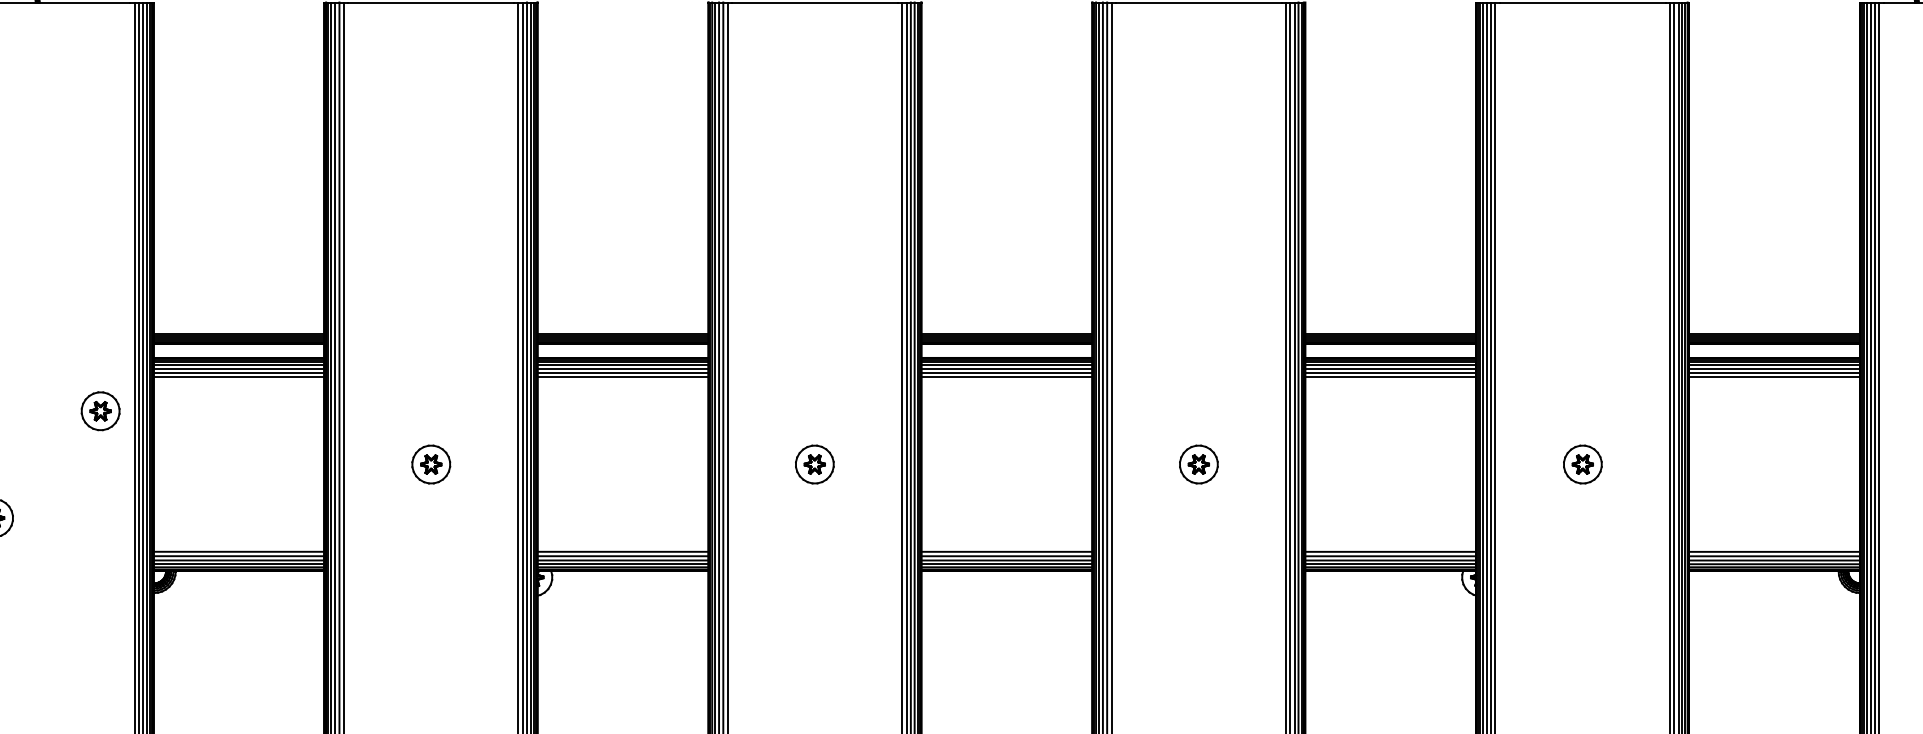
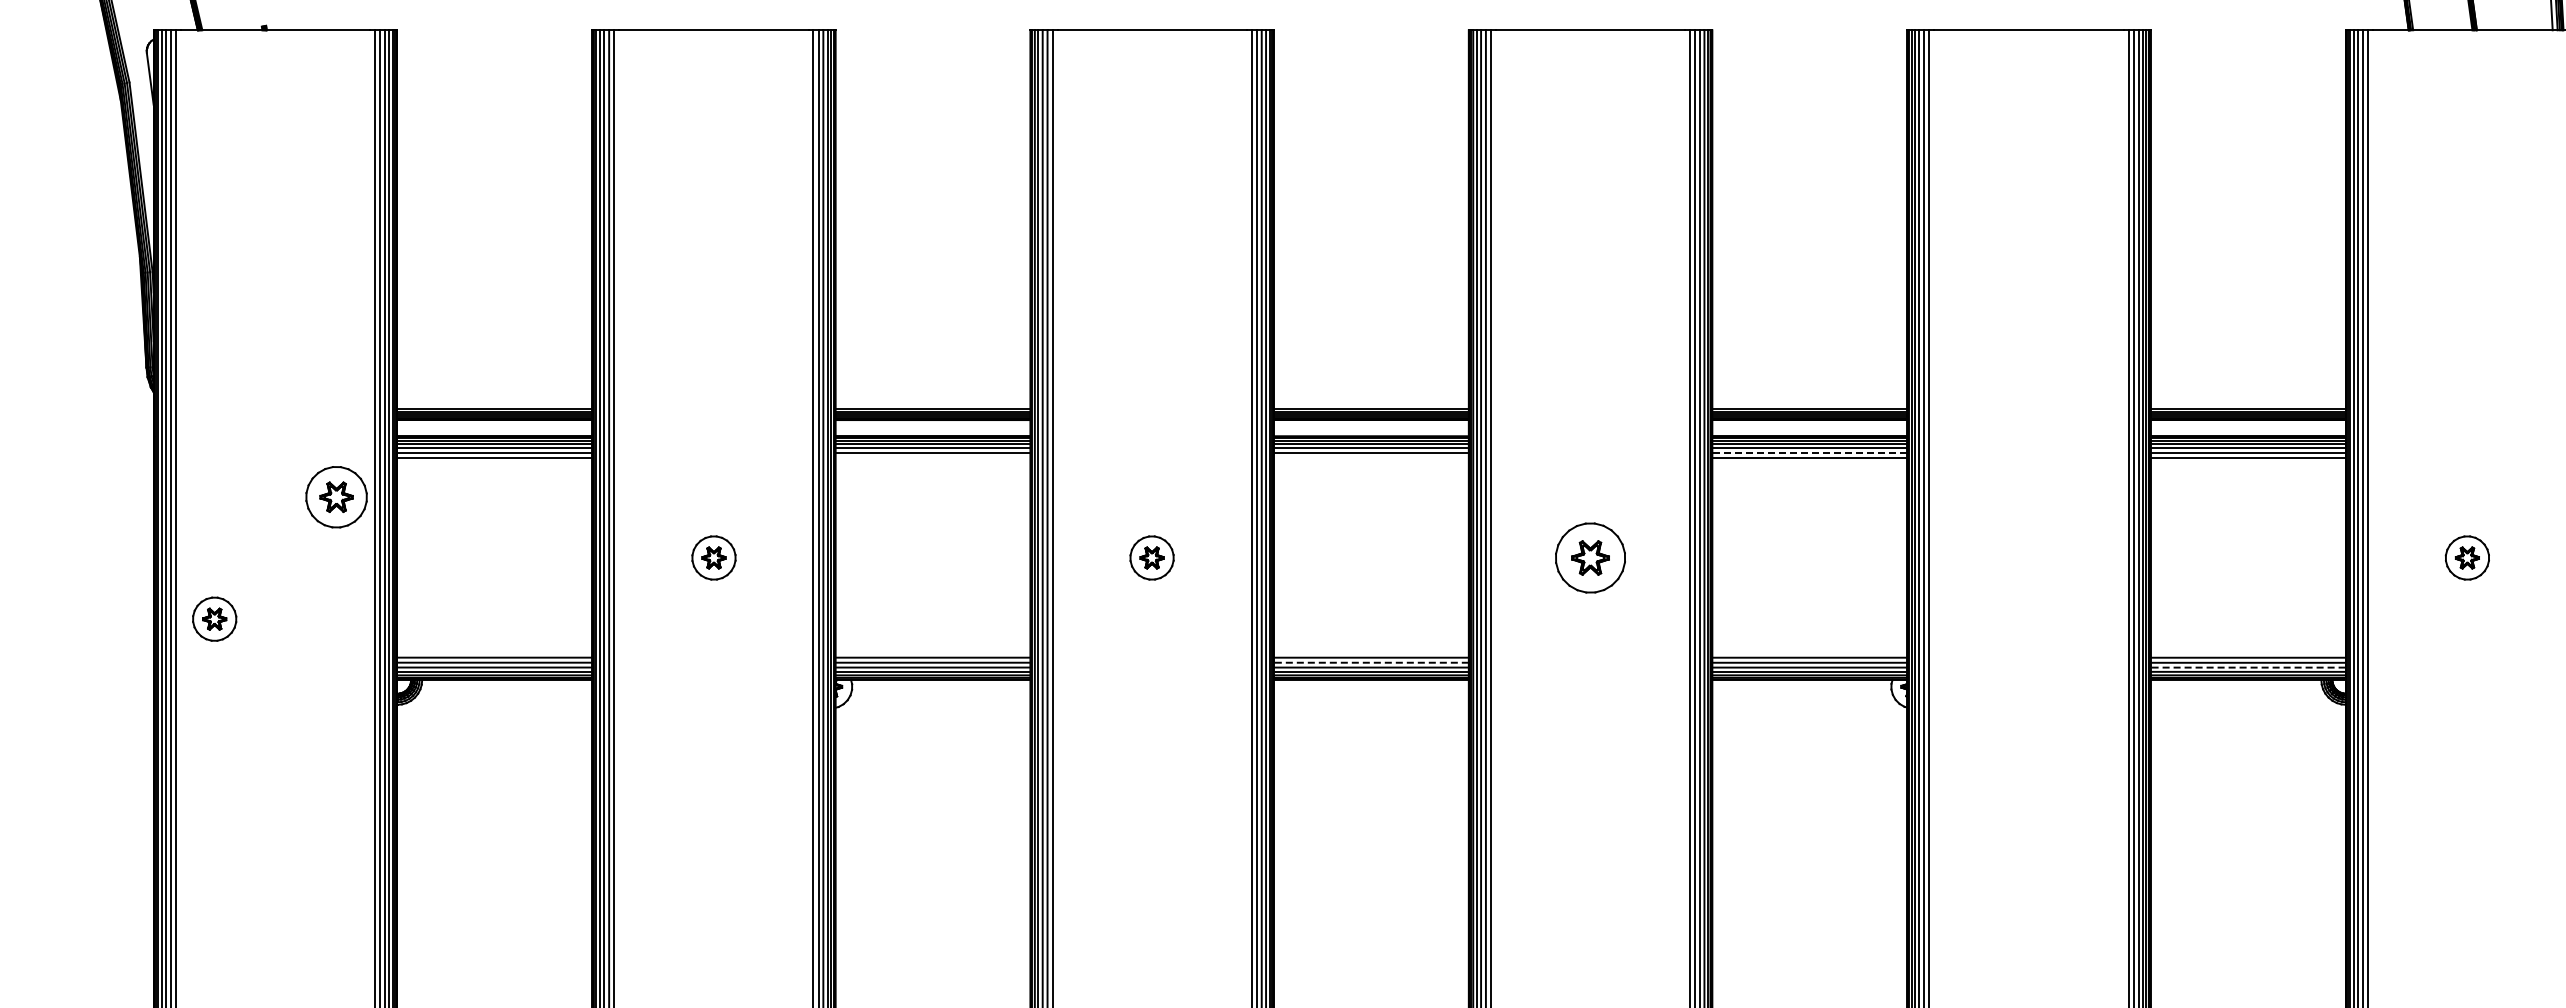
line: (1390, 373) -> (1809, 453), solid -> dashed
line: (622, 377) -> (932, 458), removed
line: (1006, 377) -> (1370, 458), removed
part: (99, 410) -> (335, 496), size x1.4
part: (1198, 464) -> (1590, 557), size x1.6
part: (1582, 464) -> (2028, 557), removed
line: (1006, 556) -> (1370, 662), solid -> dashed
line: (1773, 560) -> (2247, 667), solid -> dashed

